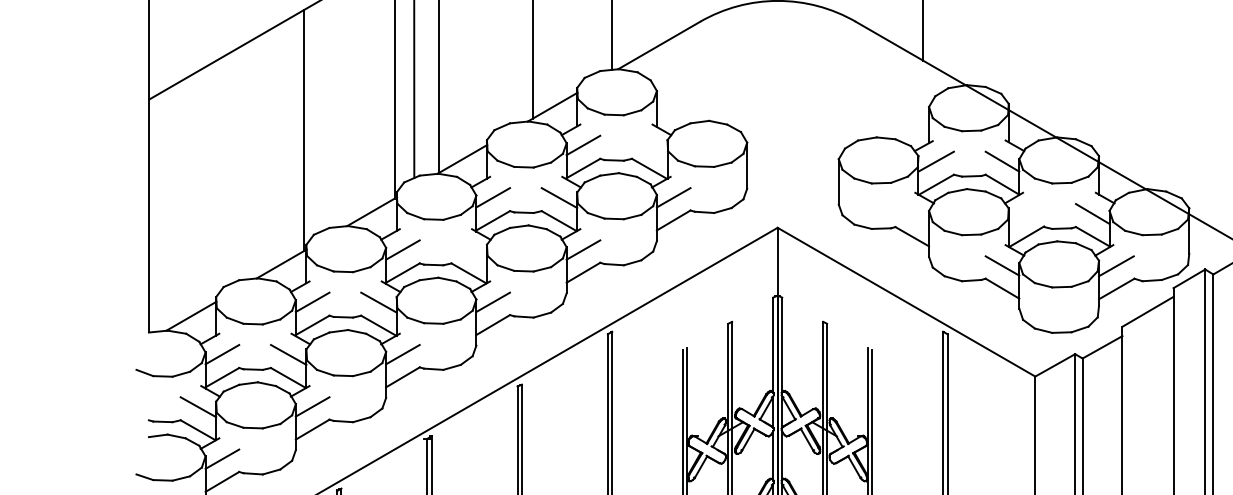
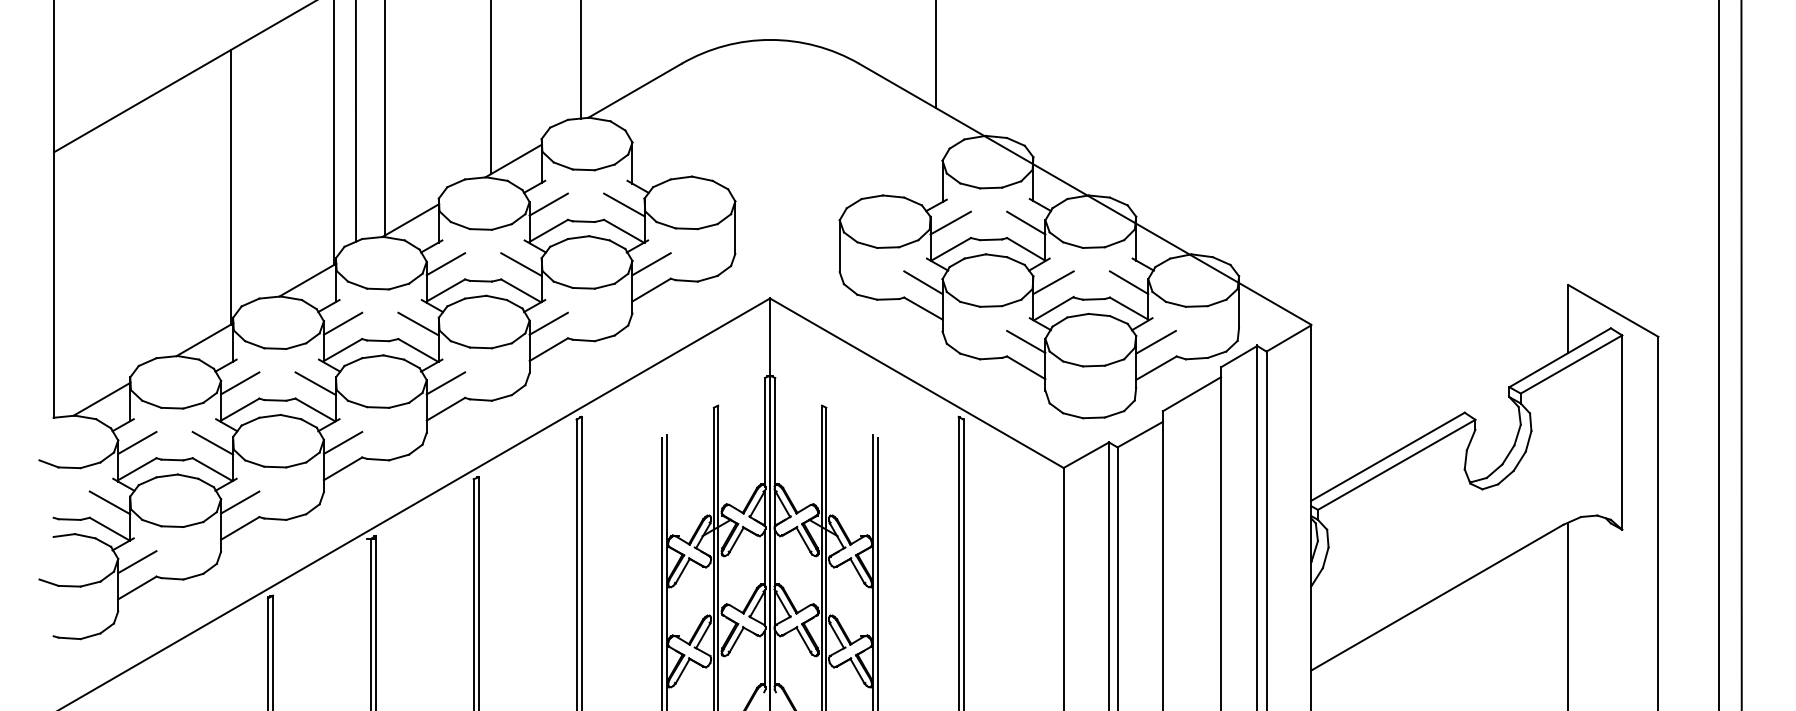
line: (649, 145) -> (624, 204), added
line: (912, 213) -> (923, 282), added
line: (1026, 213) -> (1053, 282), added
line: (469, 249) -> (418, 323), added

